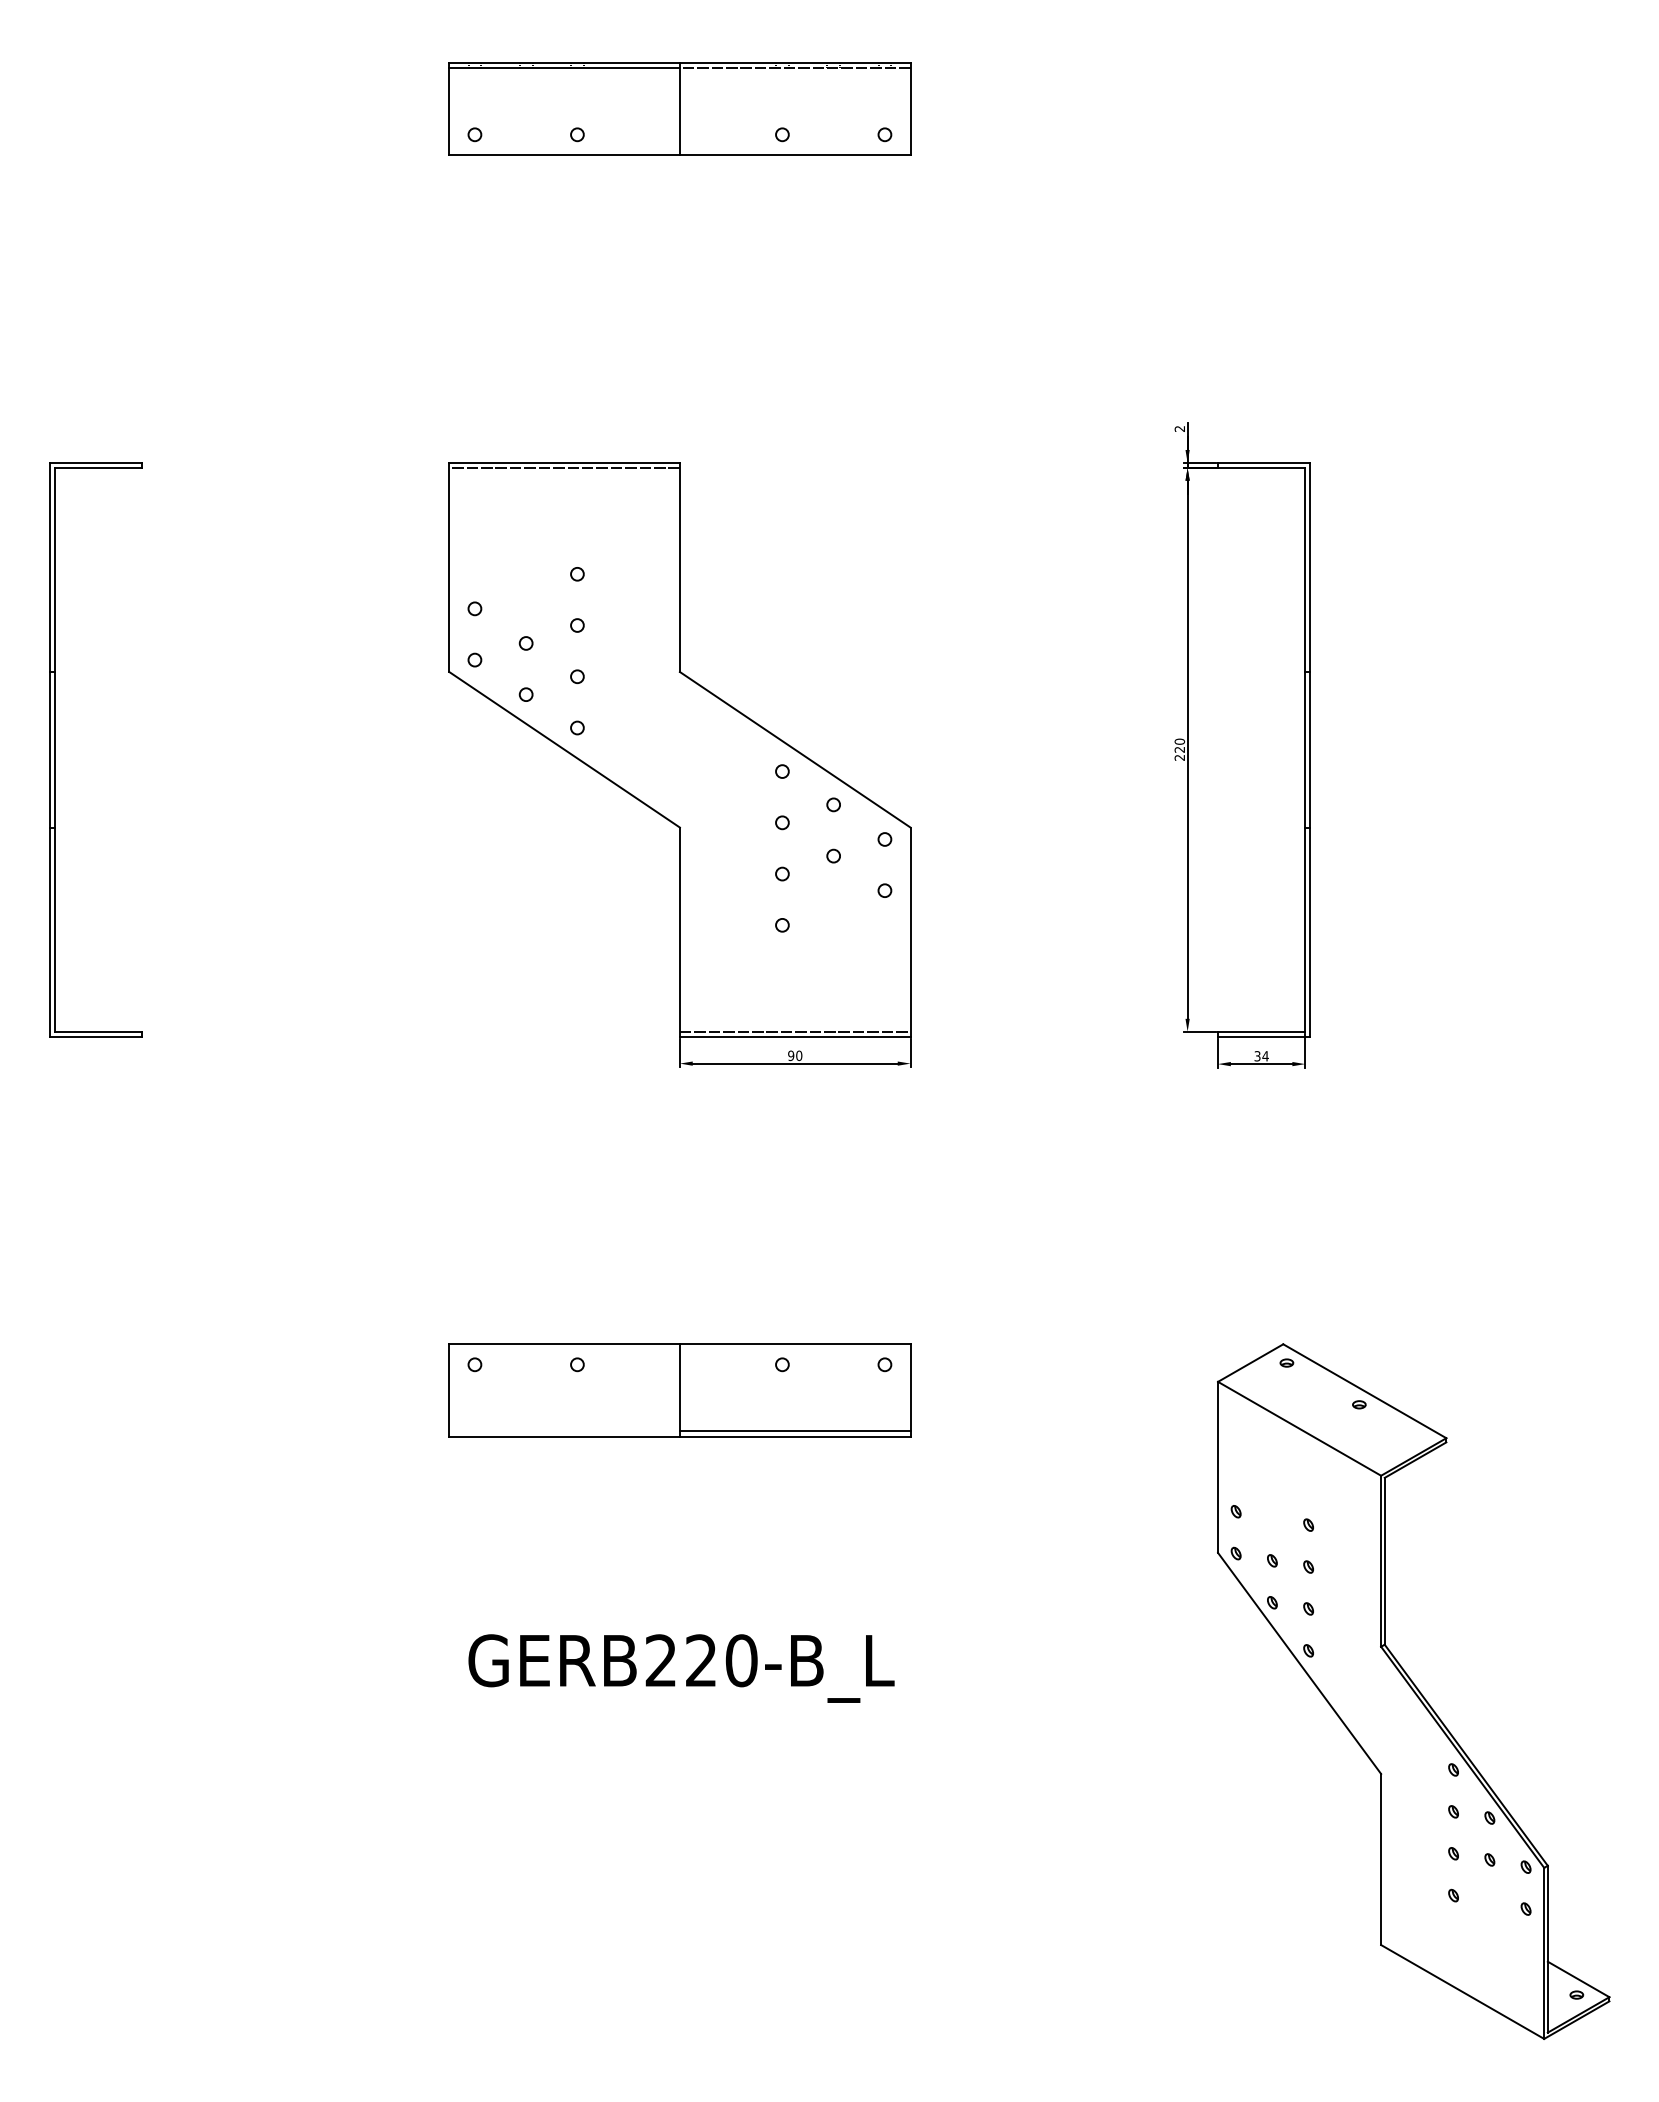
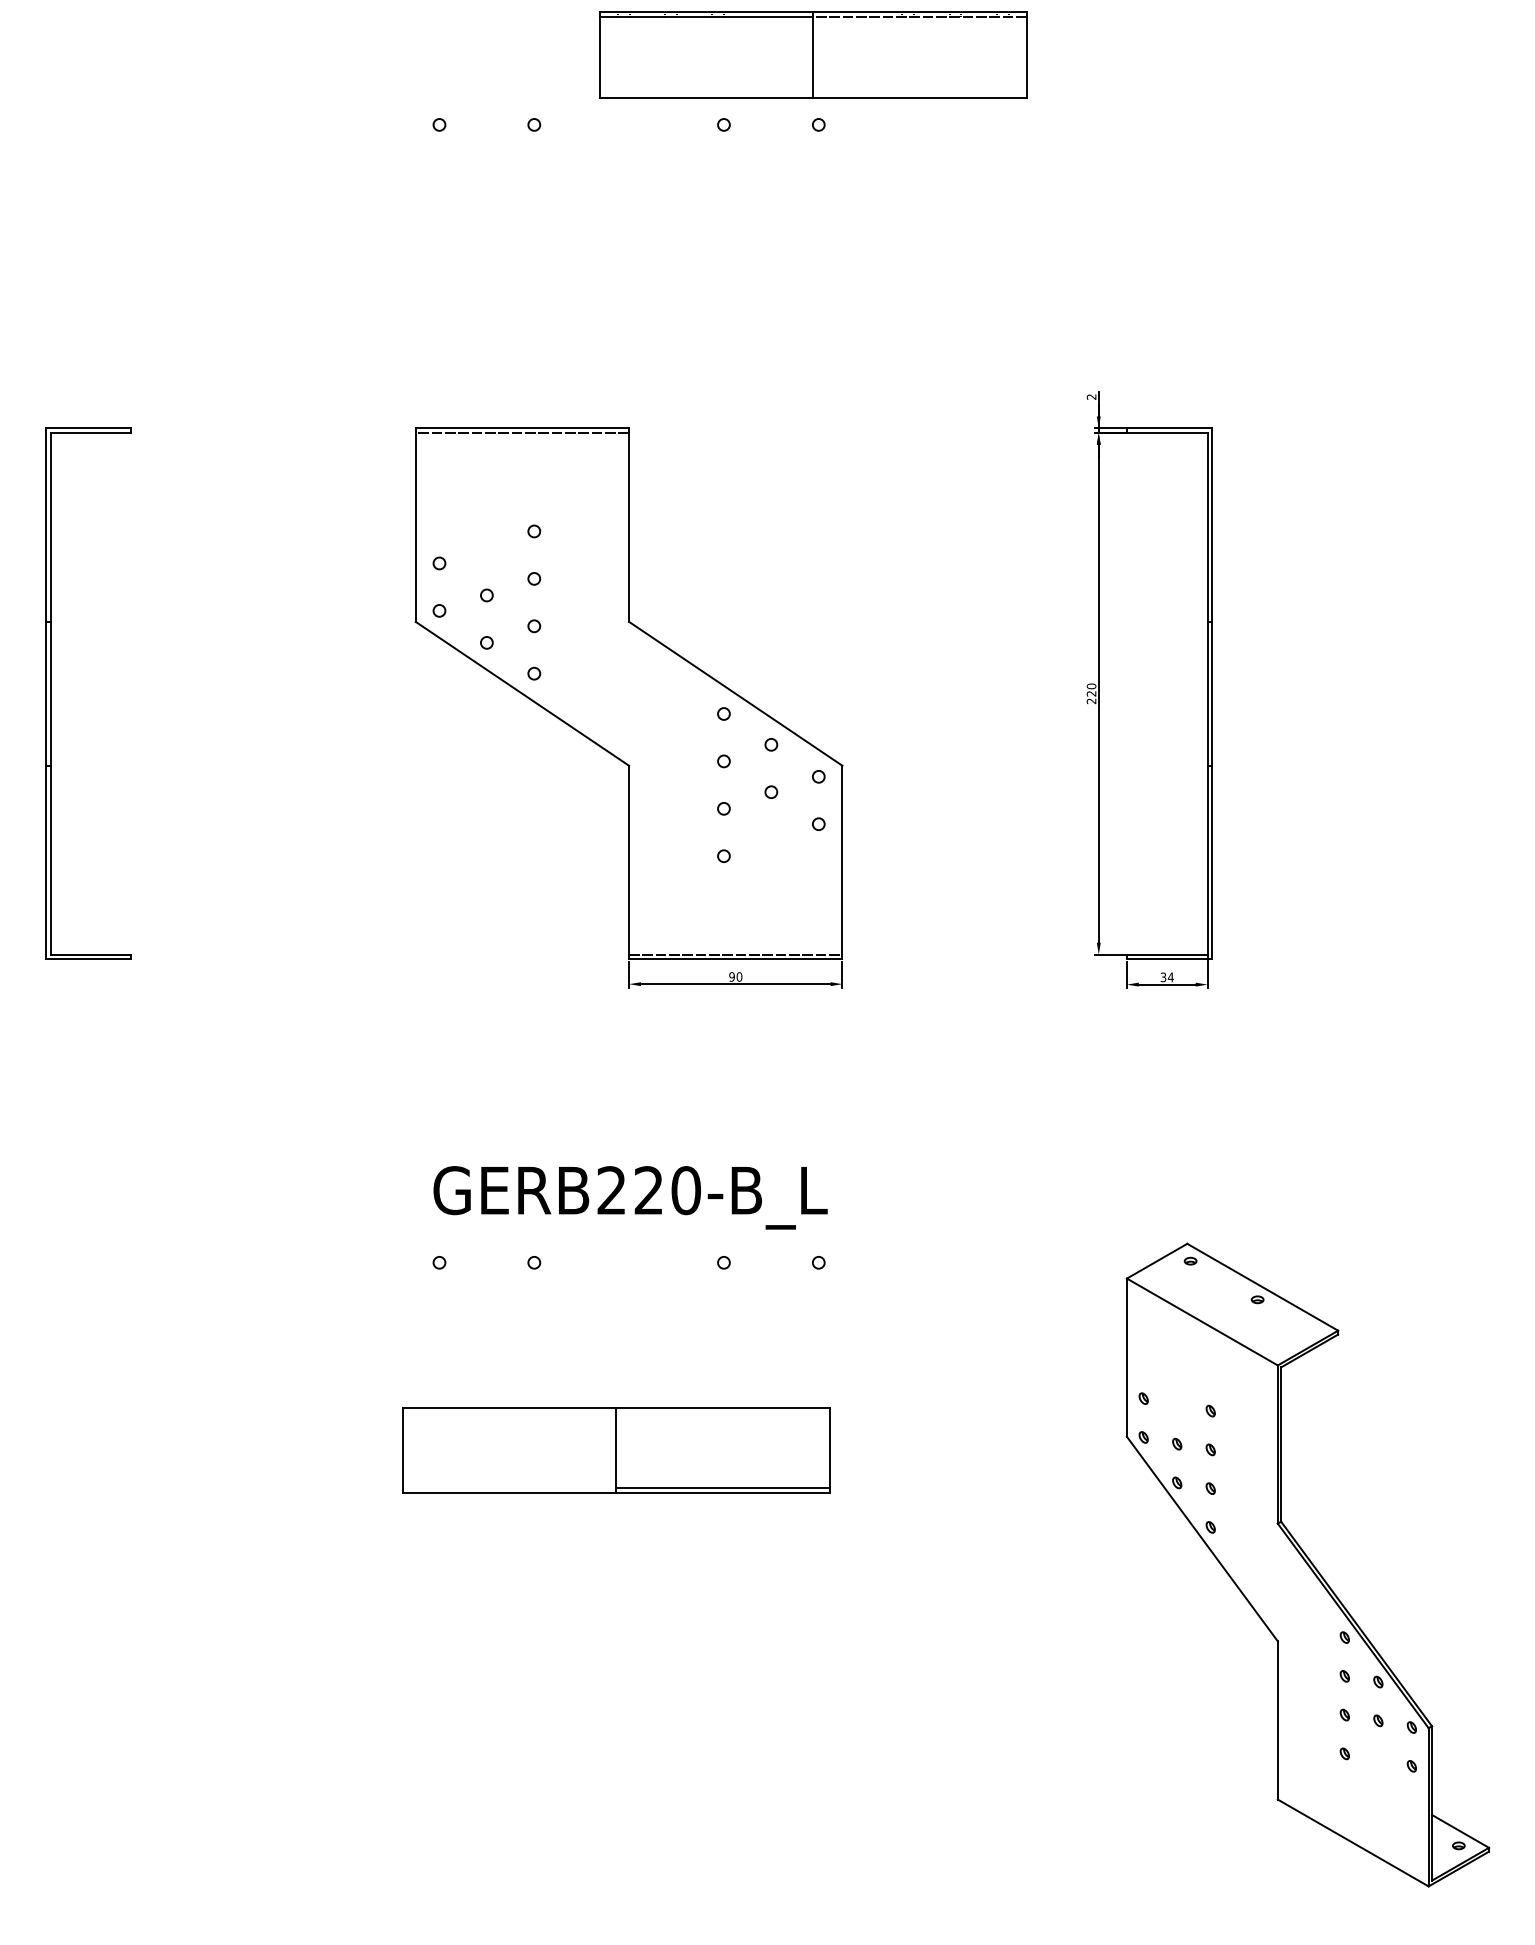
part: (679, 108) -> (812, 54), moved
part: (679, 1390) -> (615, 1450), moved
text: (681, 1668) -> (630, 1197), moved

